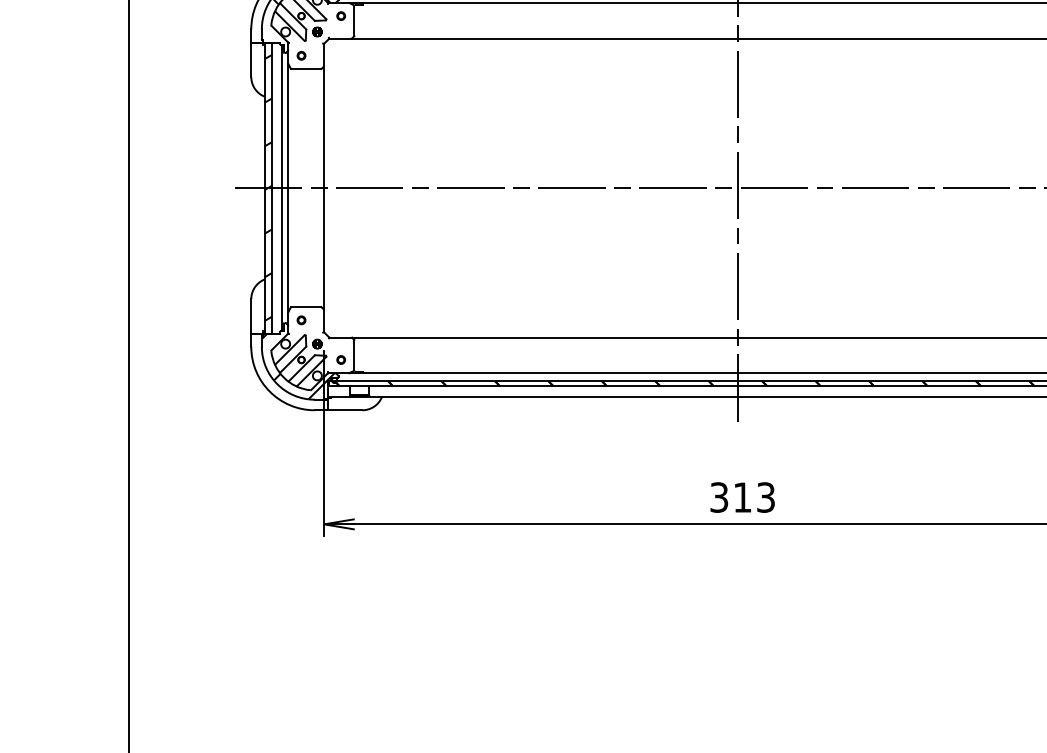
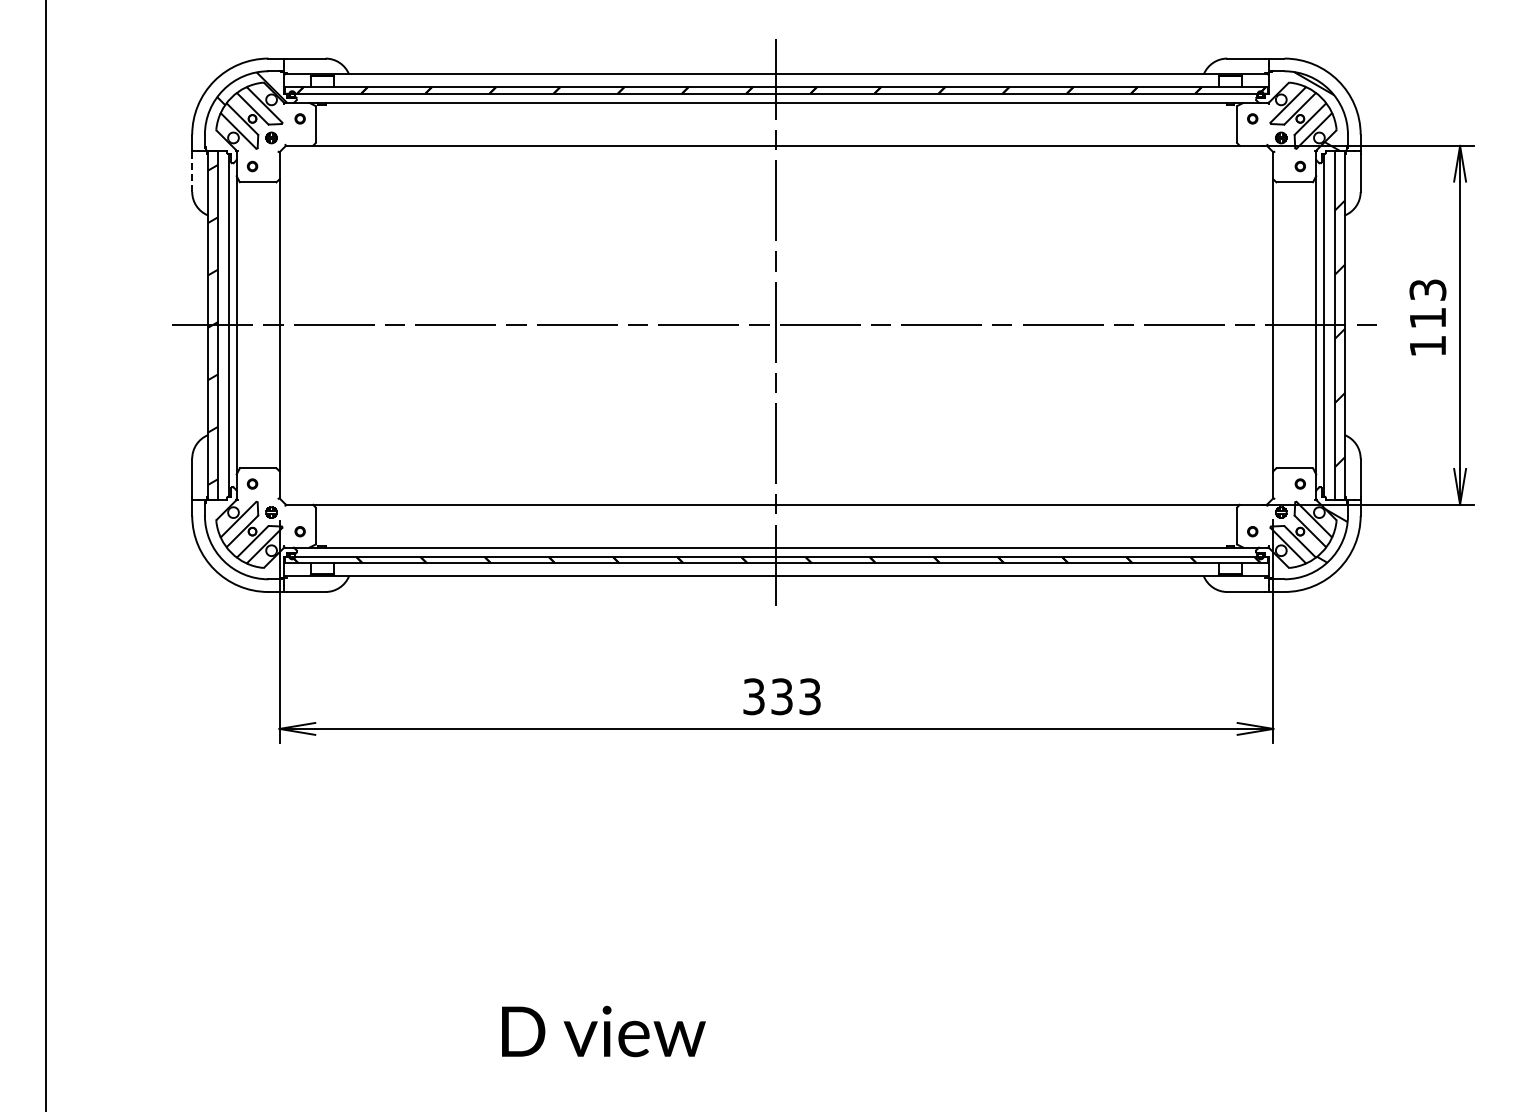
line: (251, 60) -> (192, 172), solid -> dashed
hatch: (298, 365) -> (248, 538), removed
text: (742, 497) -> (781, 696), 313 -> 333

